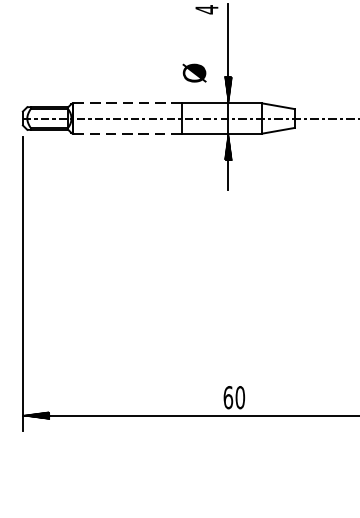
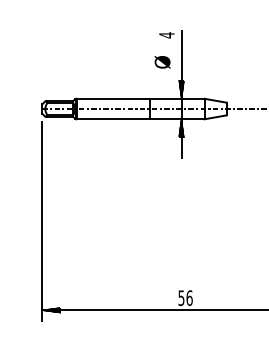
text: (194, 73) -> (162, 62), moved
line: (127, 102) -> (113, 98), dashed -> solid
line: (127, 133) -> (113, 119), dashed -> solid
text: (234, 398) -> (185, 298), 60 -> 56

